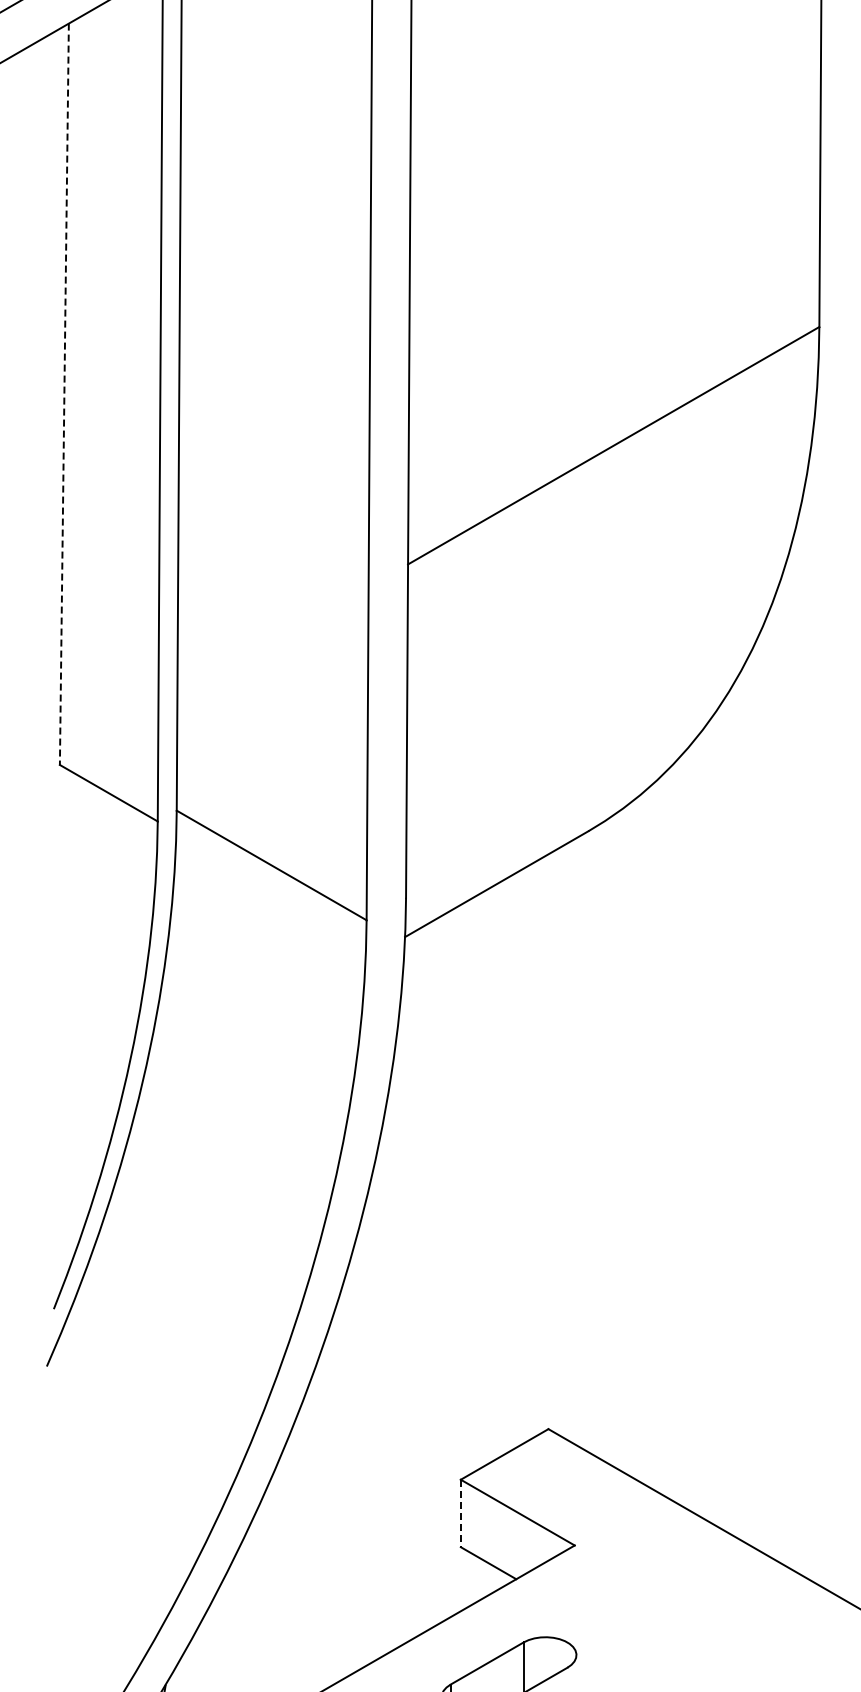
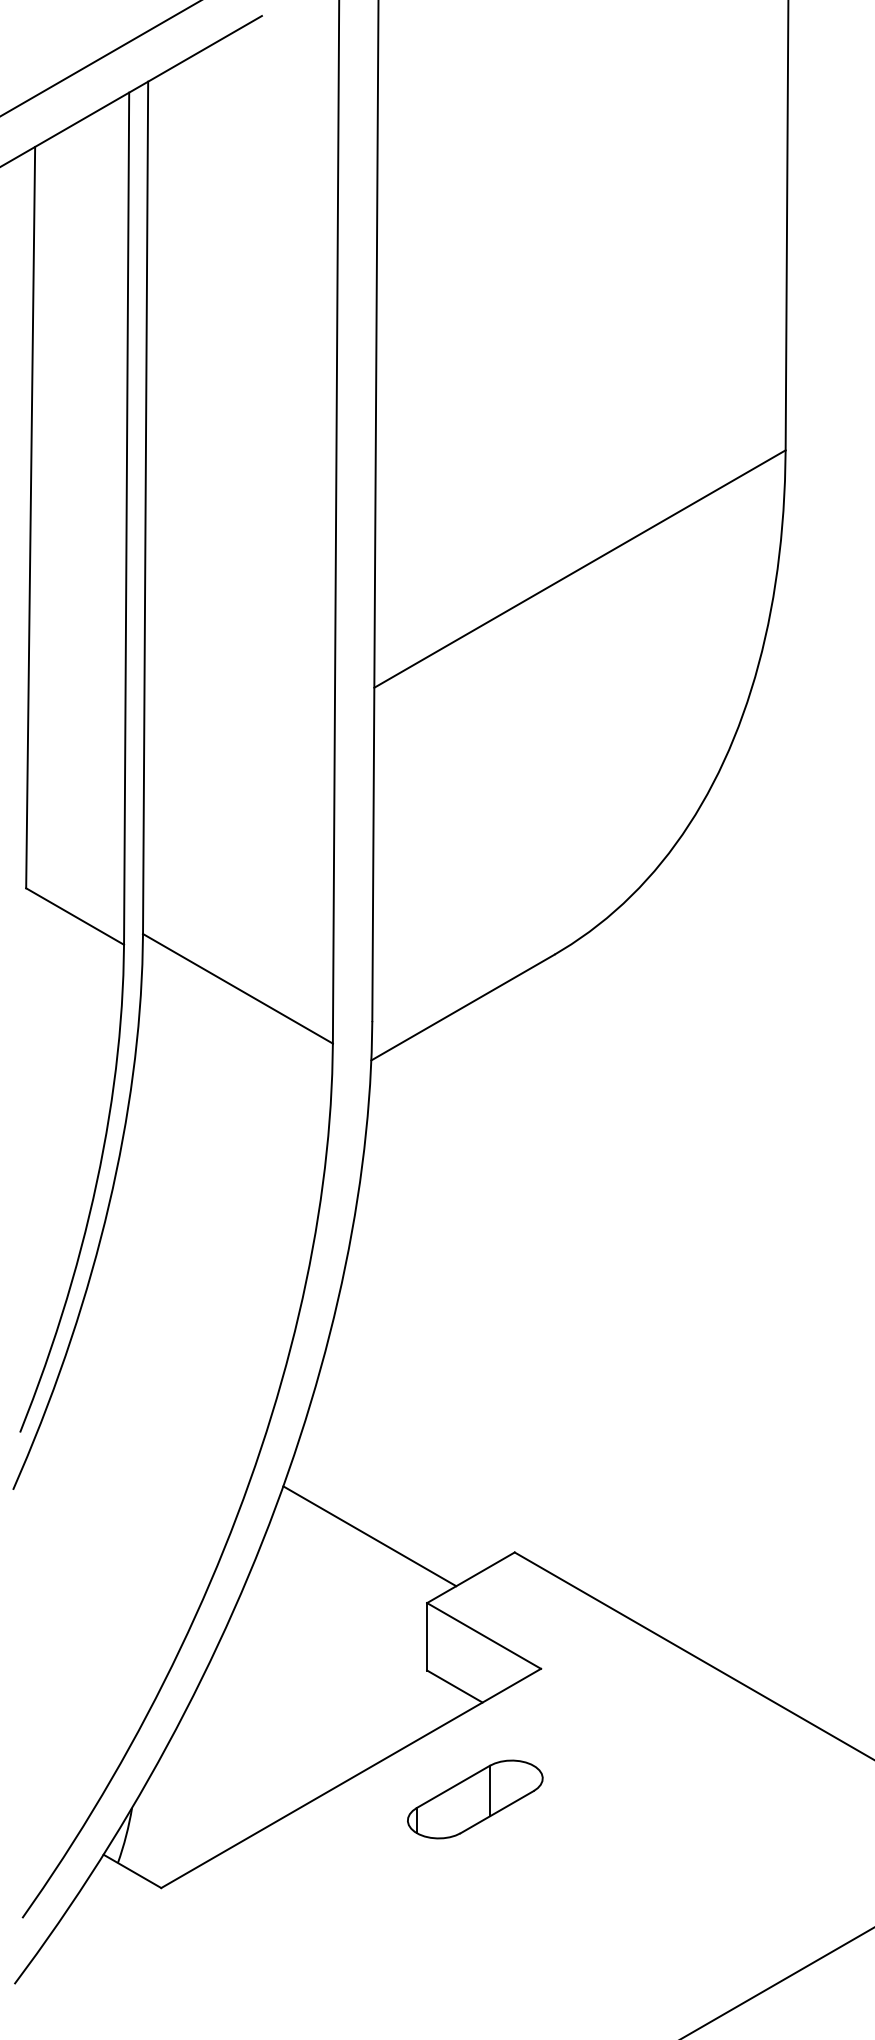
line: (64, 394) -> (30, 517), dashed -> solid
line: (403, 1413) -> (369, 1536), added
line: (461, 1513) -> (427, 1636), dashed -> solid

